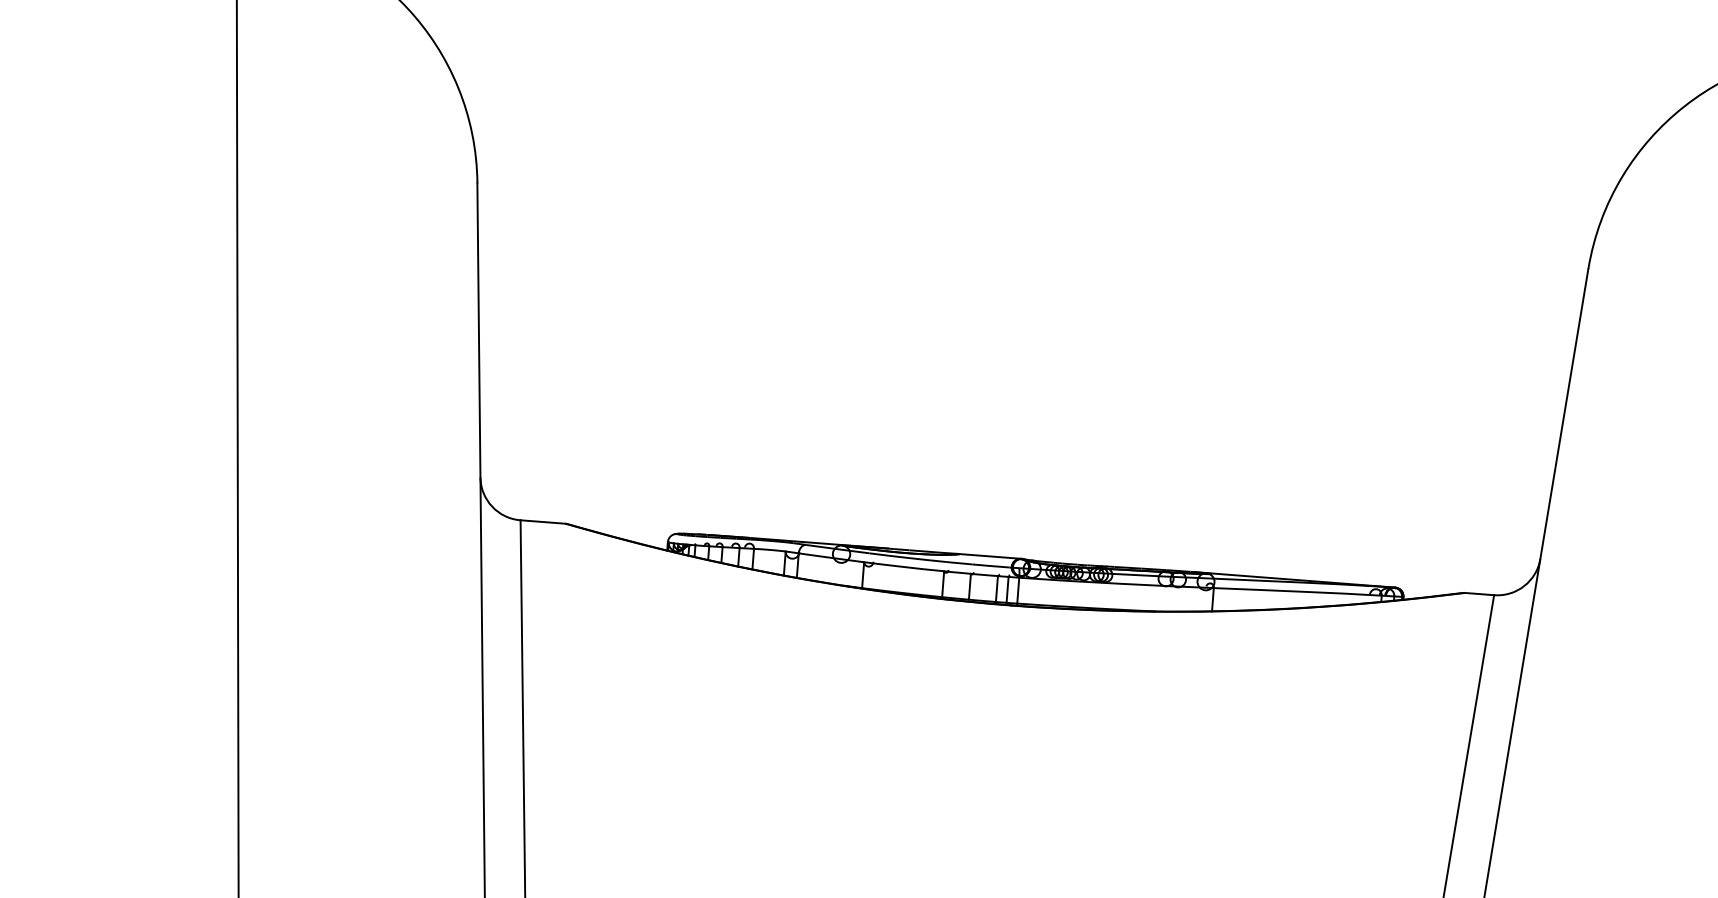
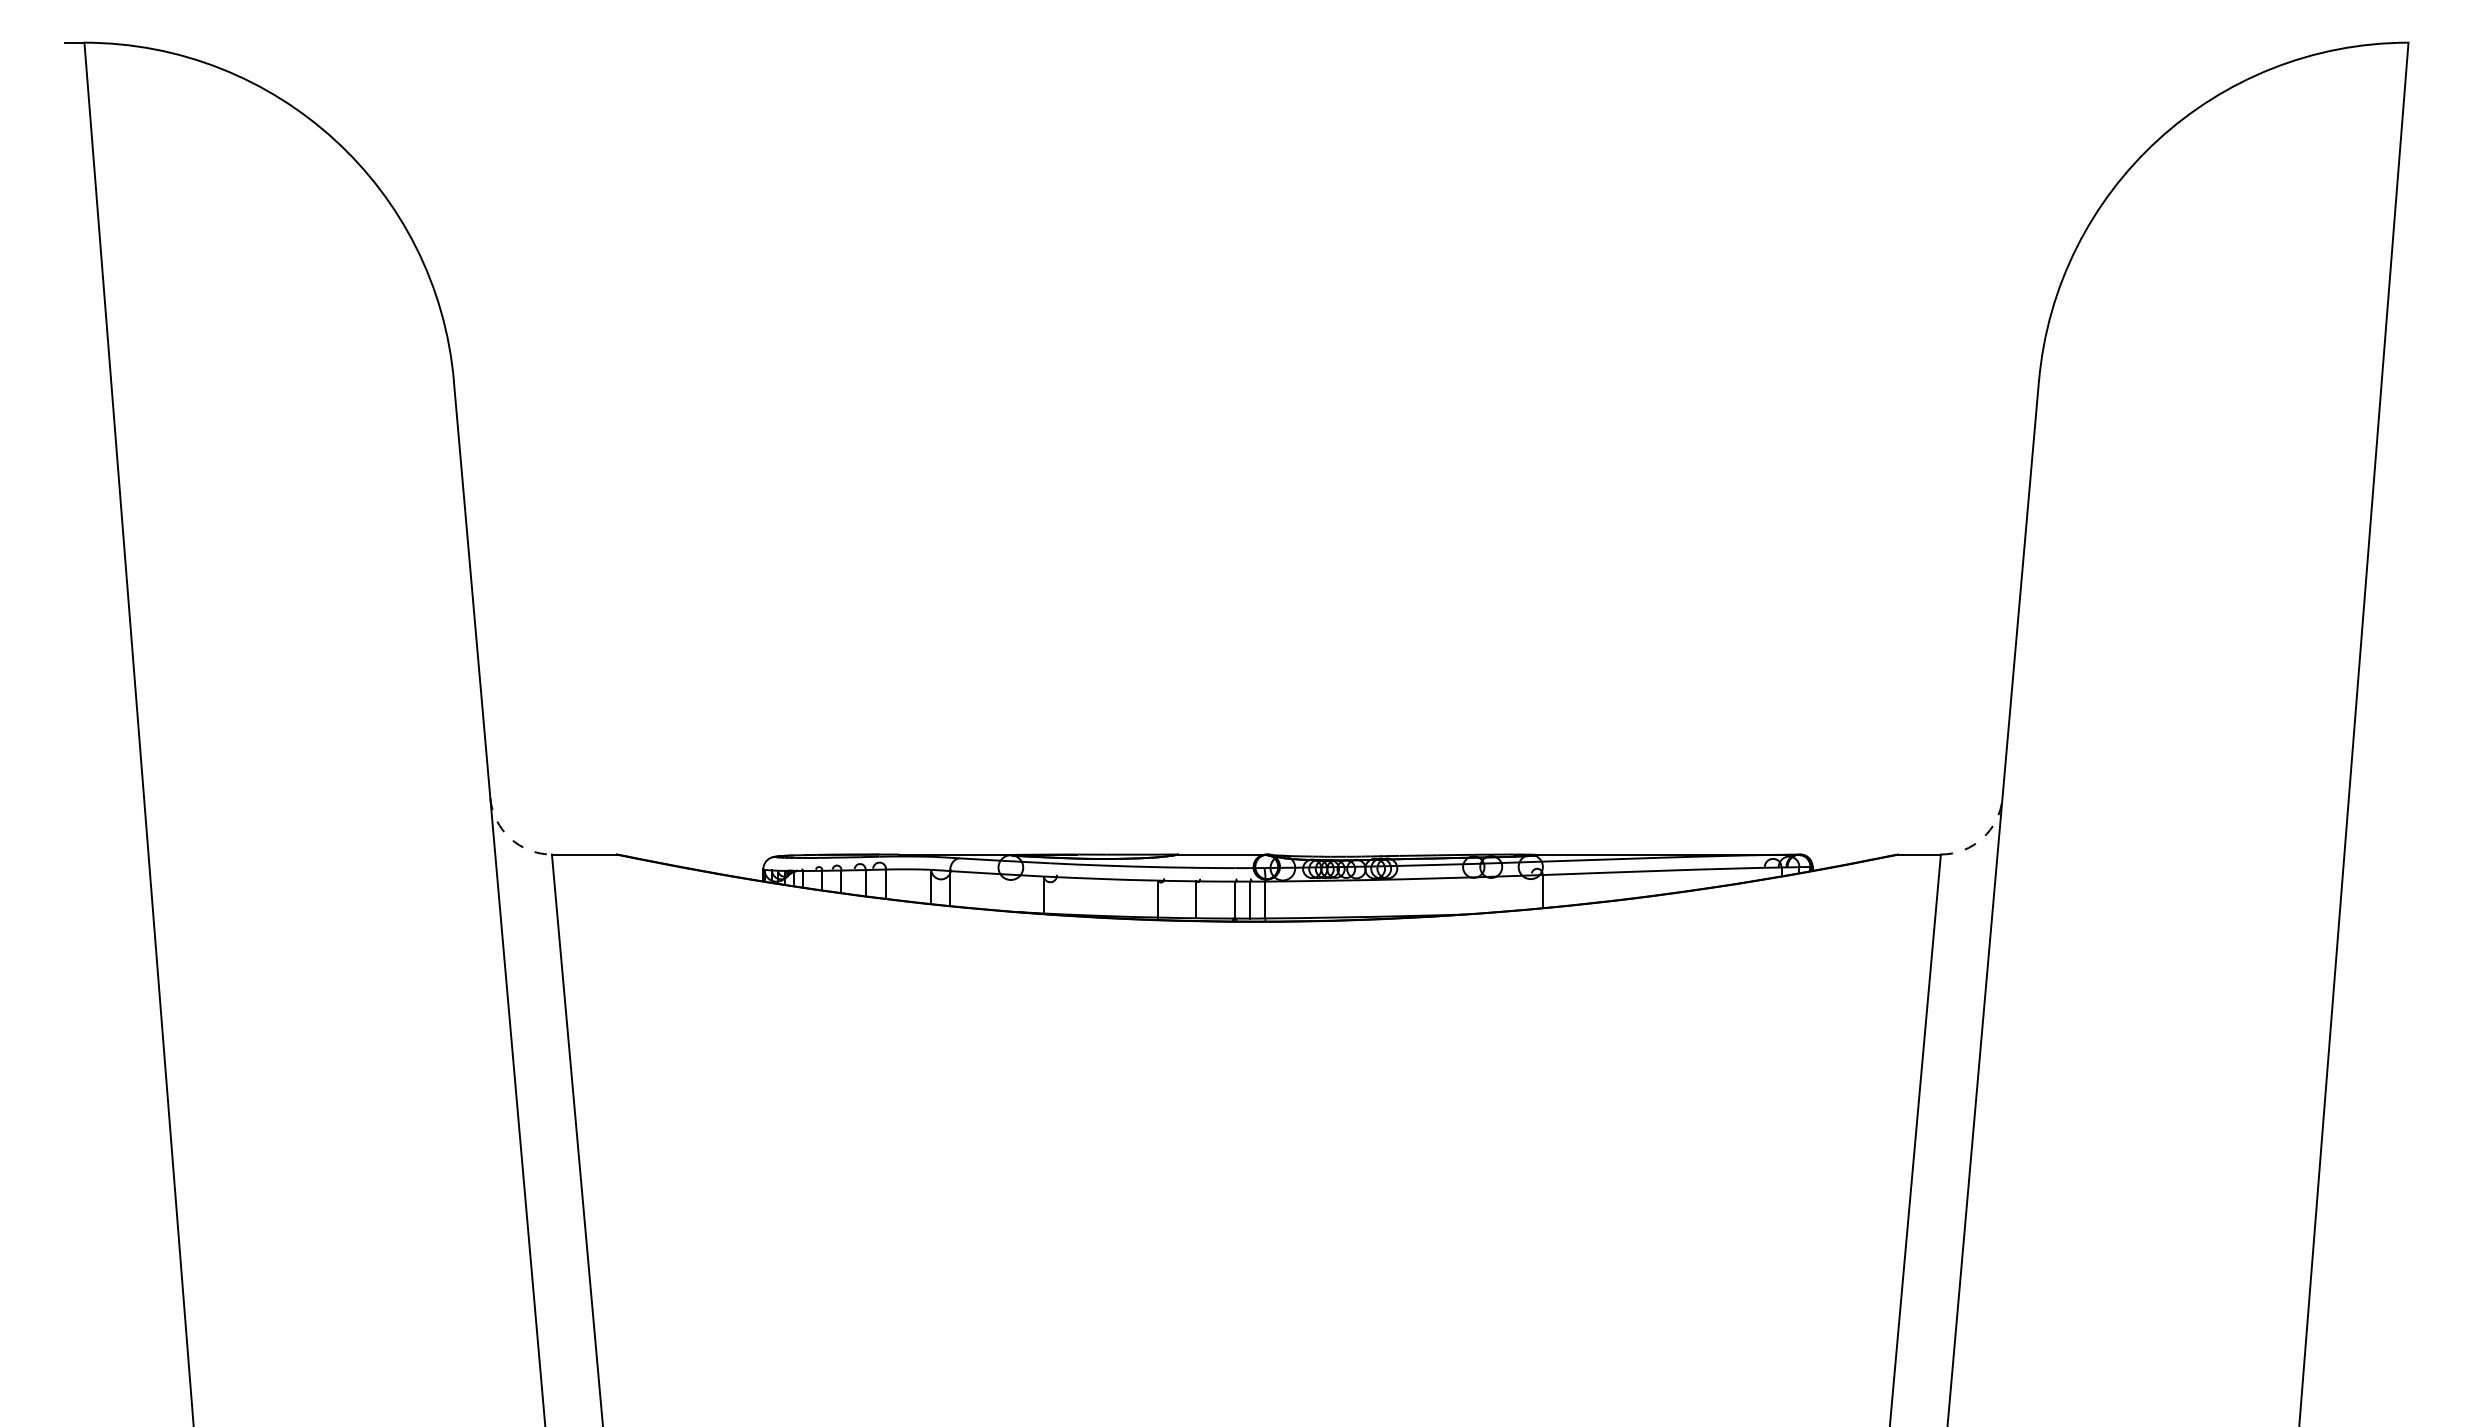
arc: (492, 506) -> (510, 838), solid -> dashed
arc: (1524, 586) -> (1982, 838), solid -> dashed

